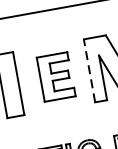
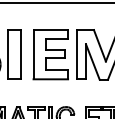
line: (89, 70) -> (76, 54), dashed -> solid
part: (55, 76) -> (50, 54), size x1.43

